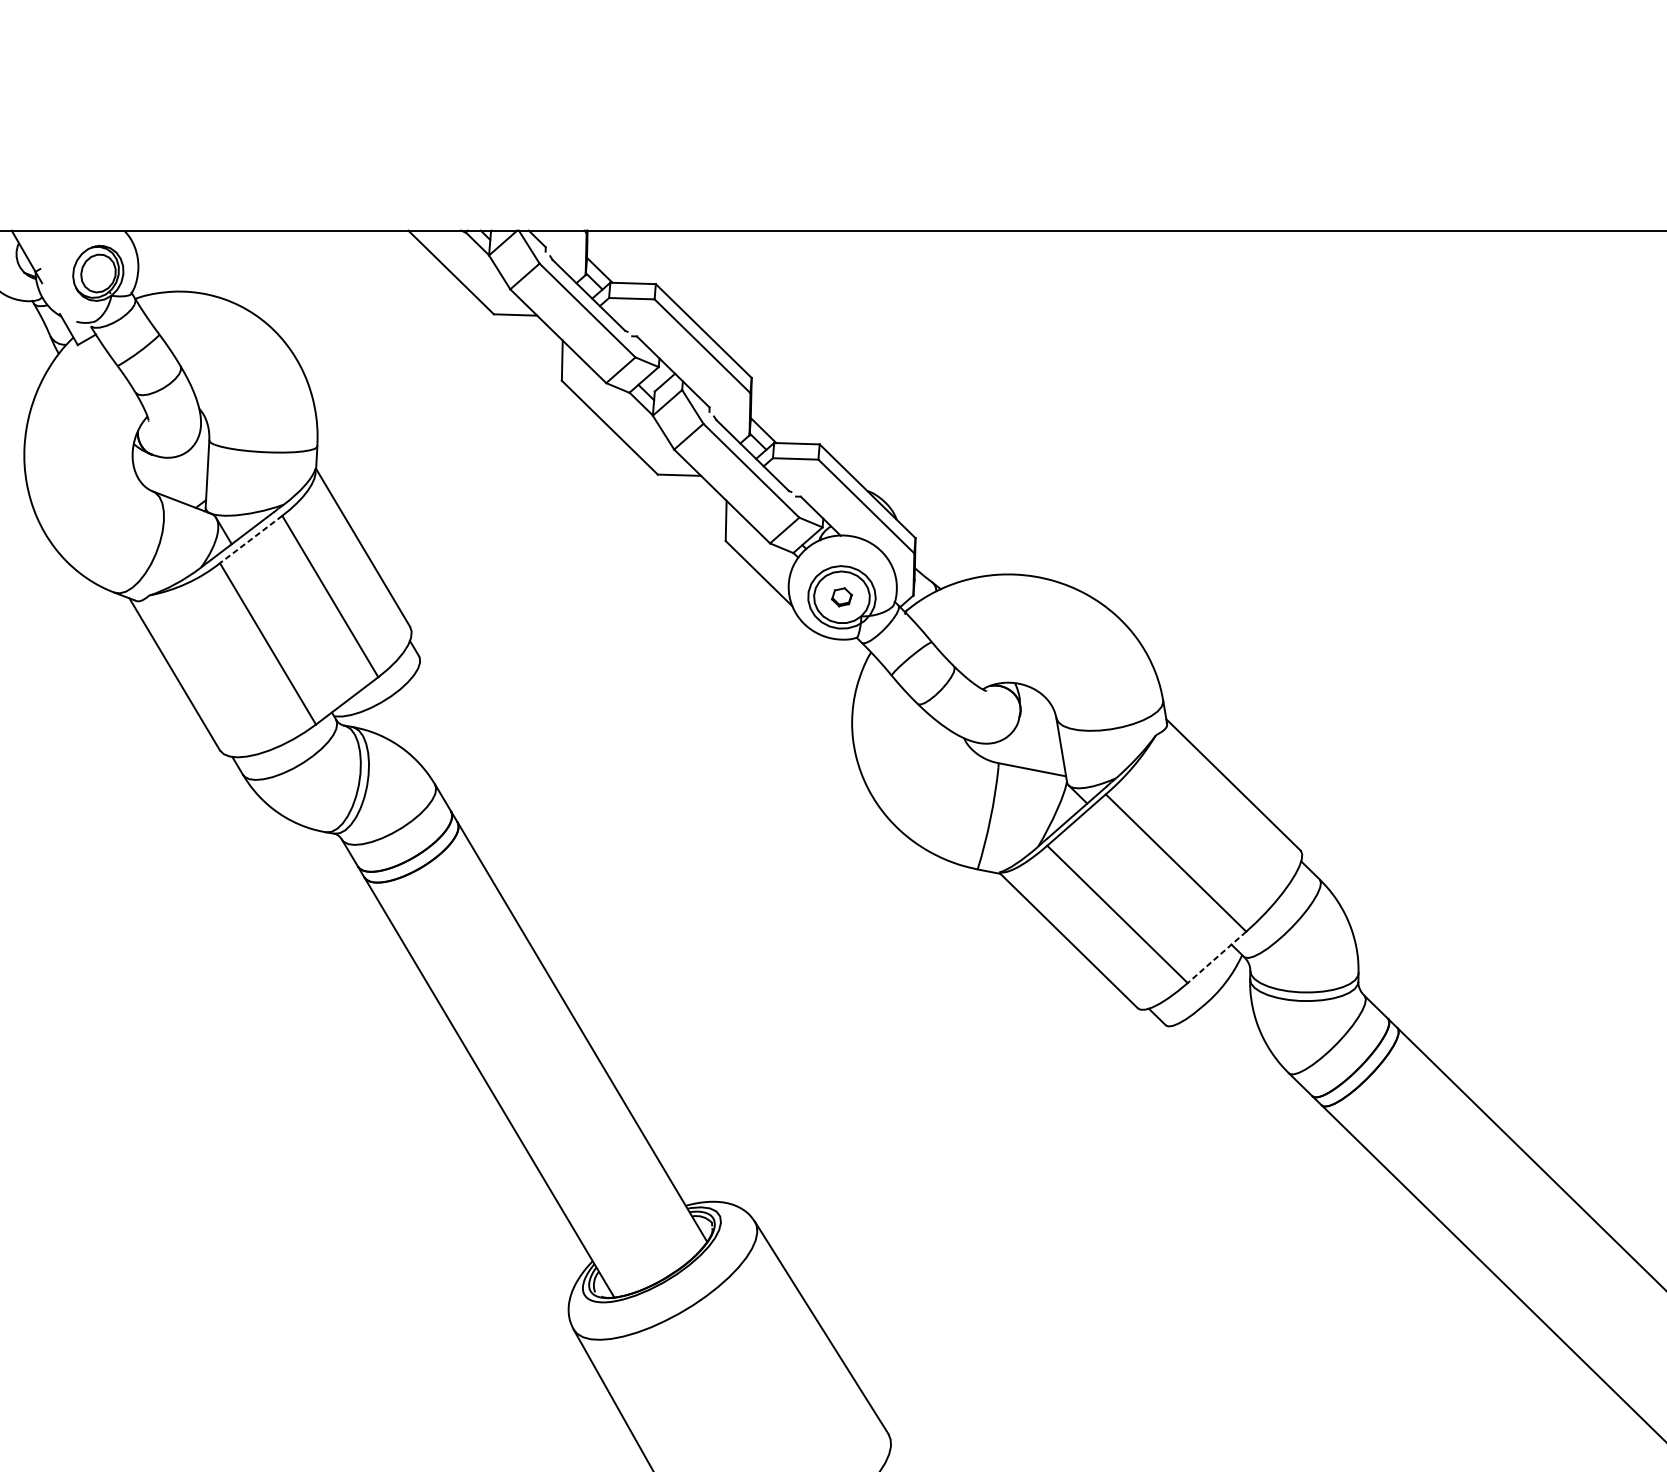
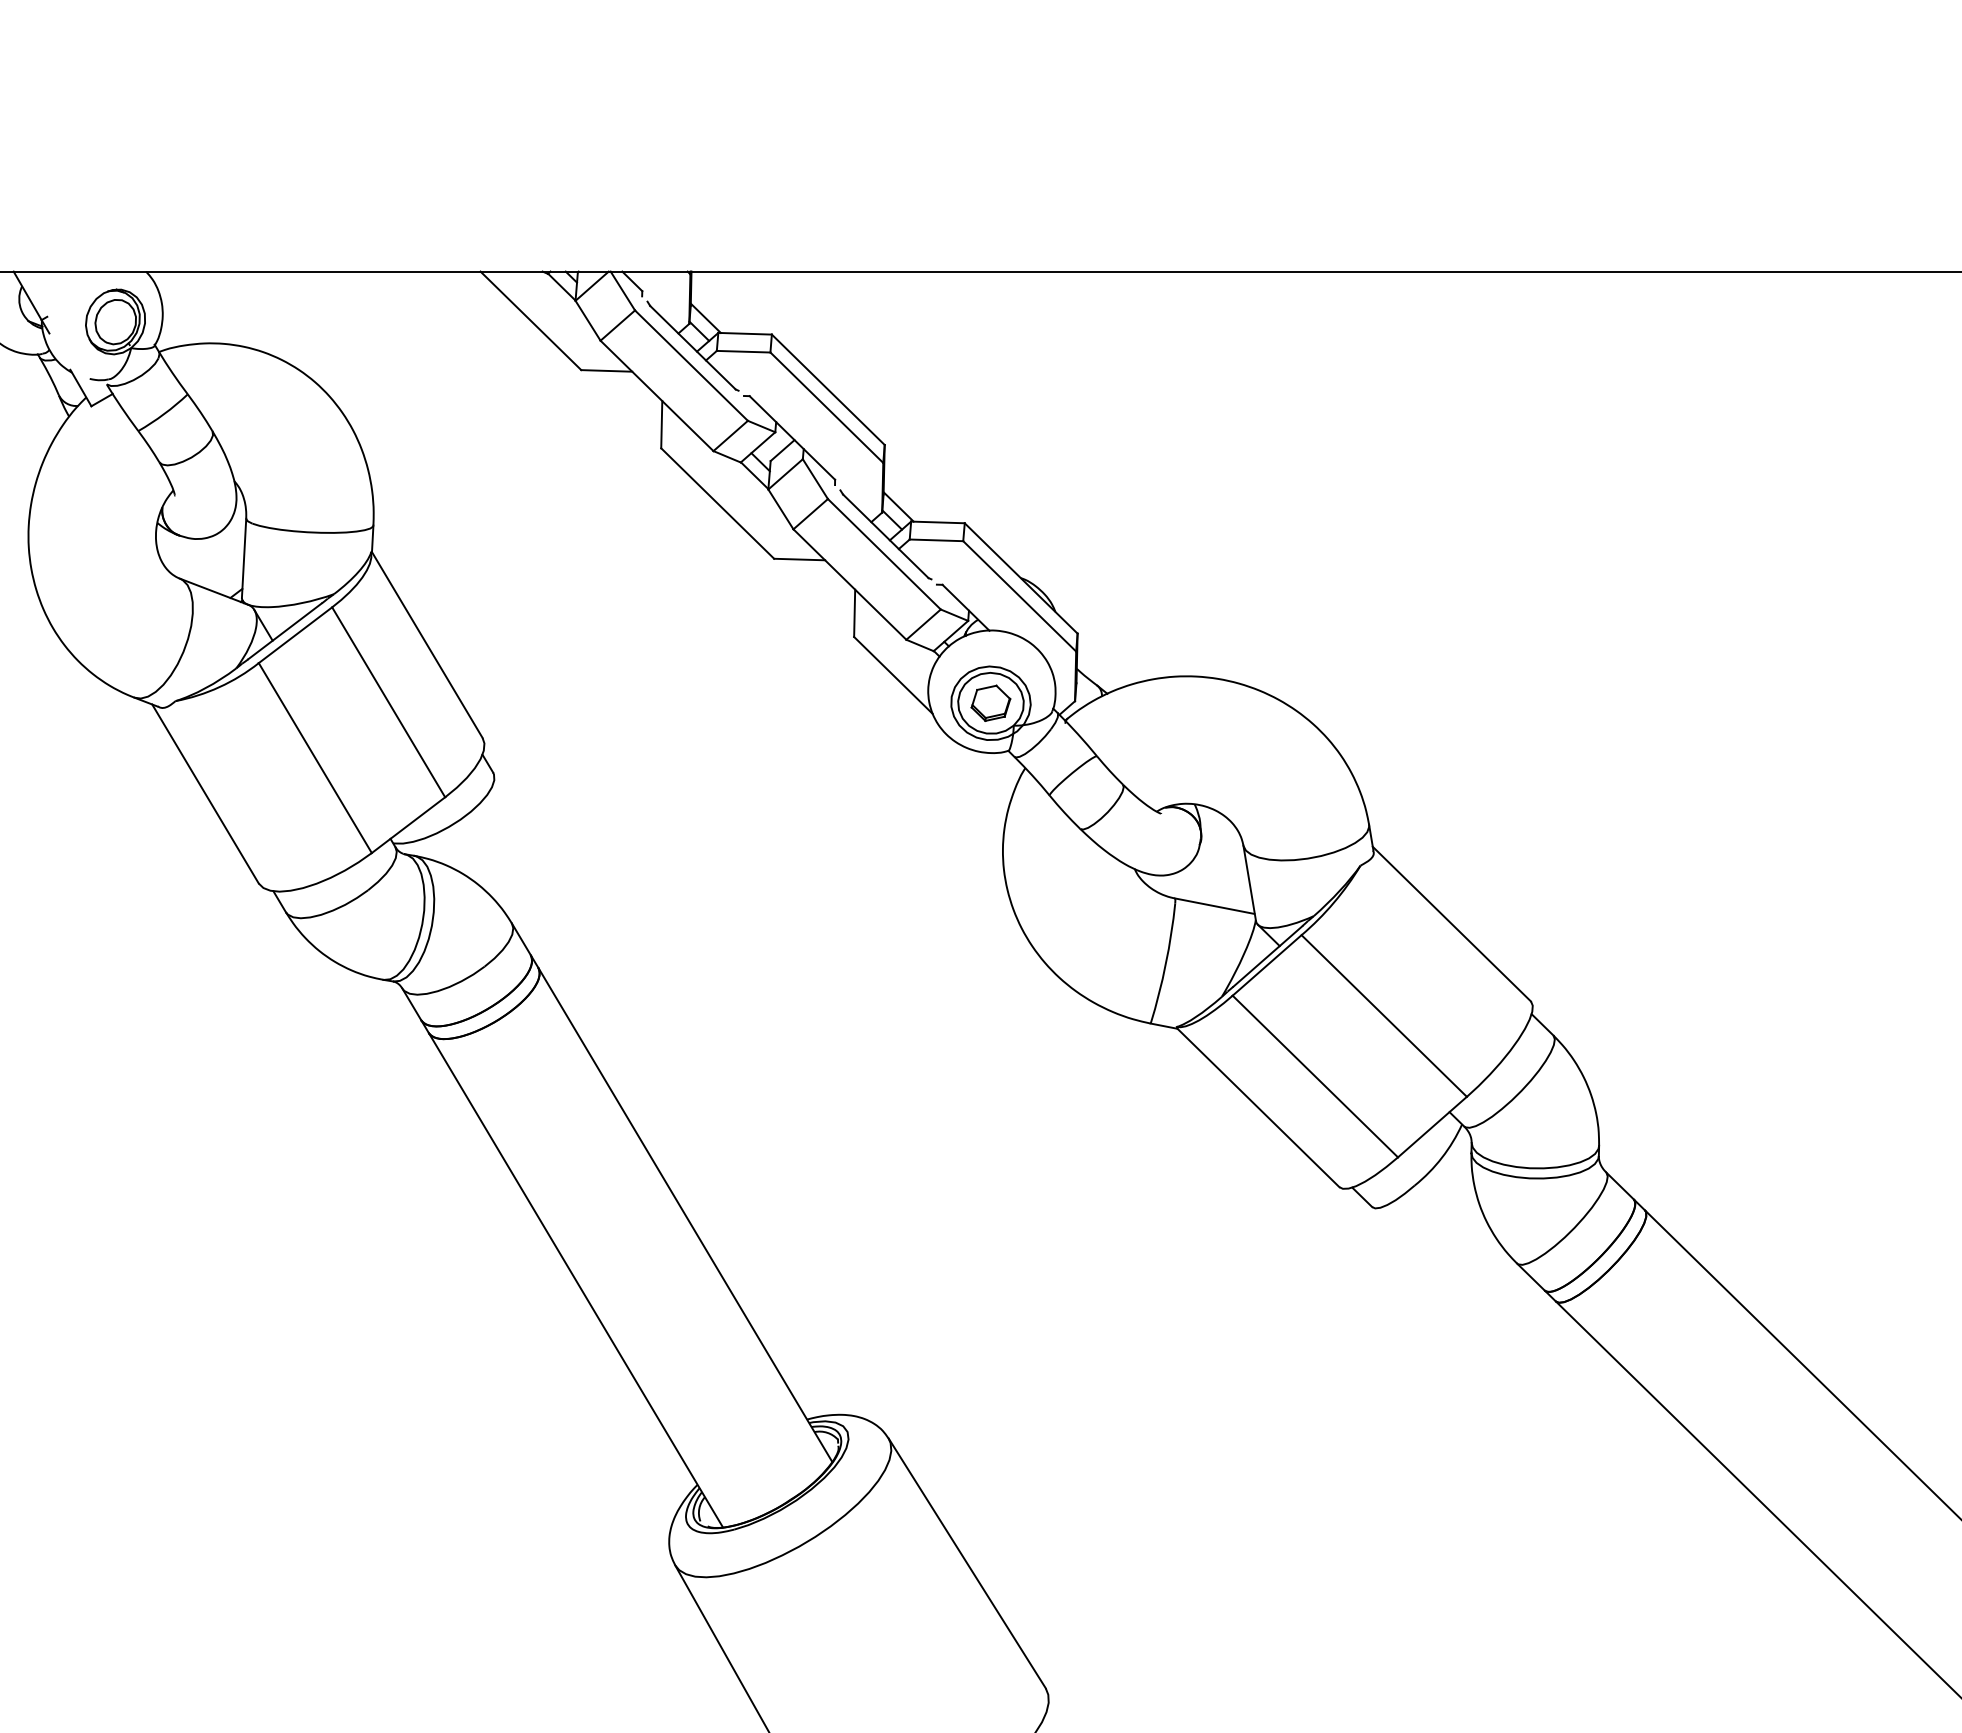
line: (251, 539) -> (295, 635), dashed -> solid
part: (841, 596) -> (990, 702), size x1.67
line: (1217, 957) -> (1432, 1127), dashed -> solid

